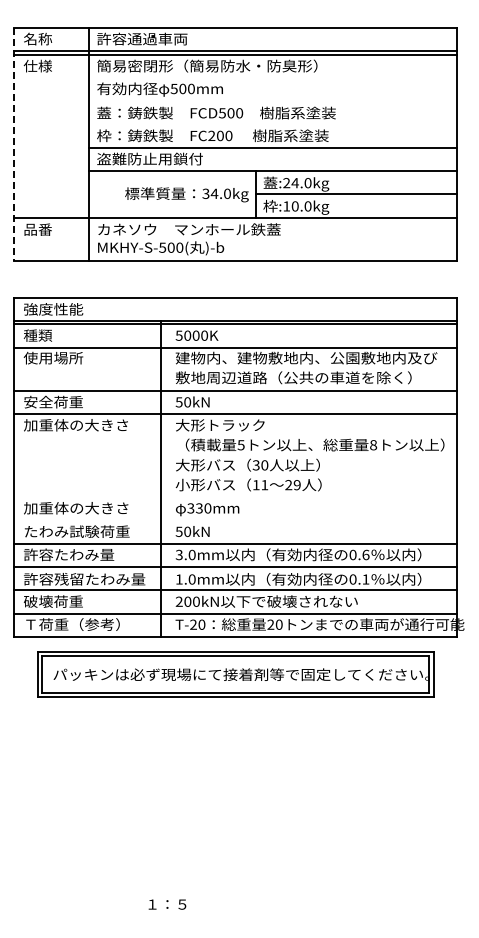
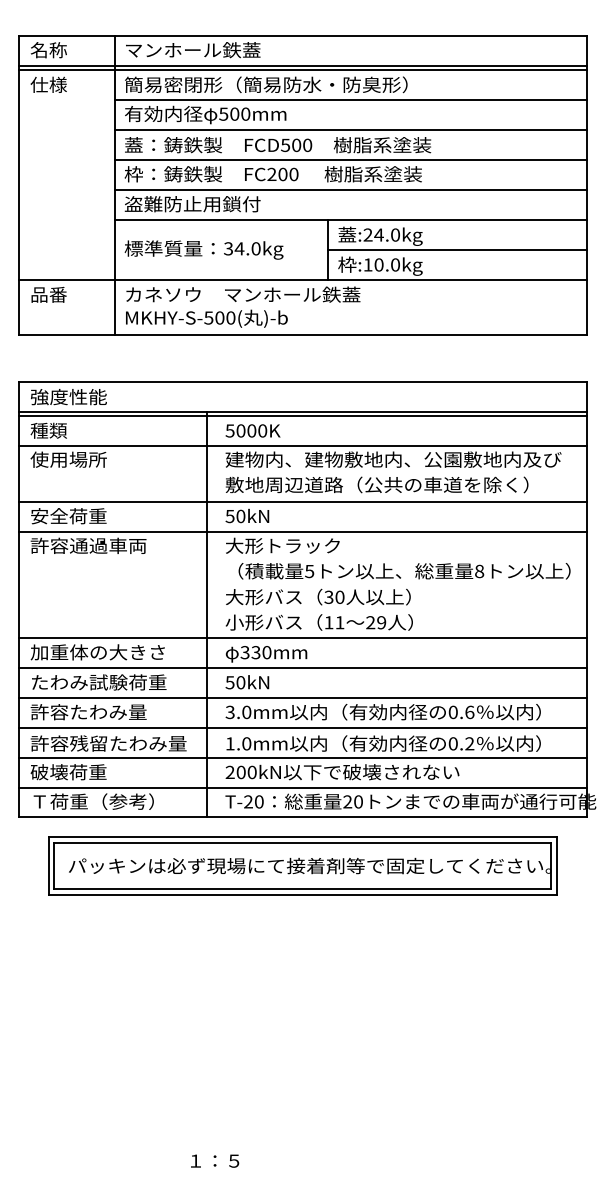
text: (149, 38) -> (191, 49), 許容通過車両 -> マンホール鉄蓋
line: (272, 78) -> (349, 100), added
line: (272, 101) -> (349, 130), added
line: (272, 124) -> (349, 159), added
line: (14, 144) -> (18, 185), dashed -> solid
text: (186, 194) -> (203, 249), moved
text: (75, 425) -> (96, 546), 加重体の大きさ -> 許容通過車両
line: (235, 497) -> (302, 638), added
line: (235, 520) -> (302, 668), added
text: (365, 579) -> (469, 743), 0.1 -> 0.2

